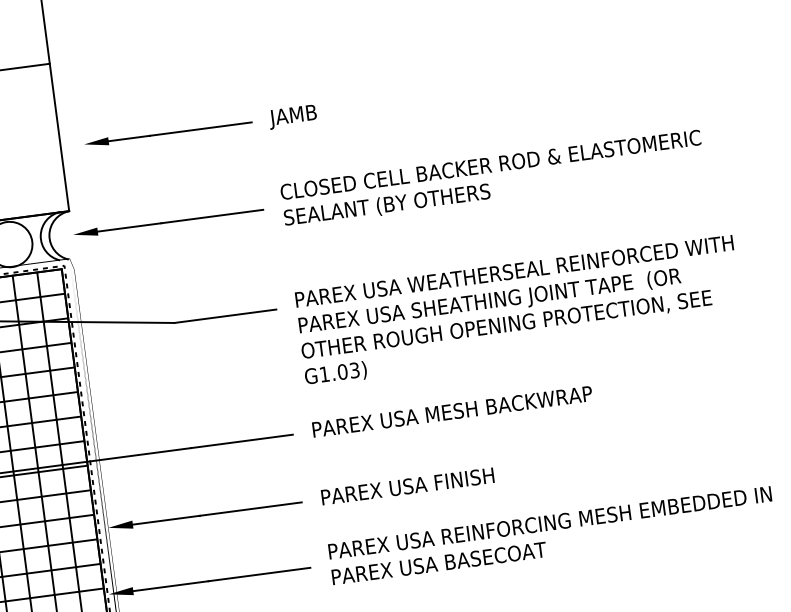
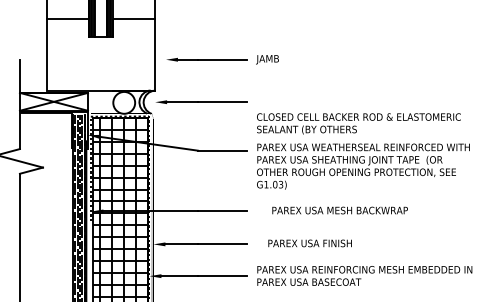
text: (491, 178) -> (358, 123), moved
text: (451, 411) -> (339, 210), moved
text: (406, 486) -> (309, 243), moved

